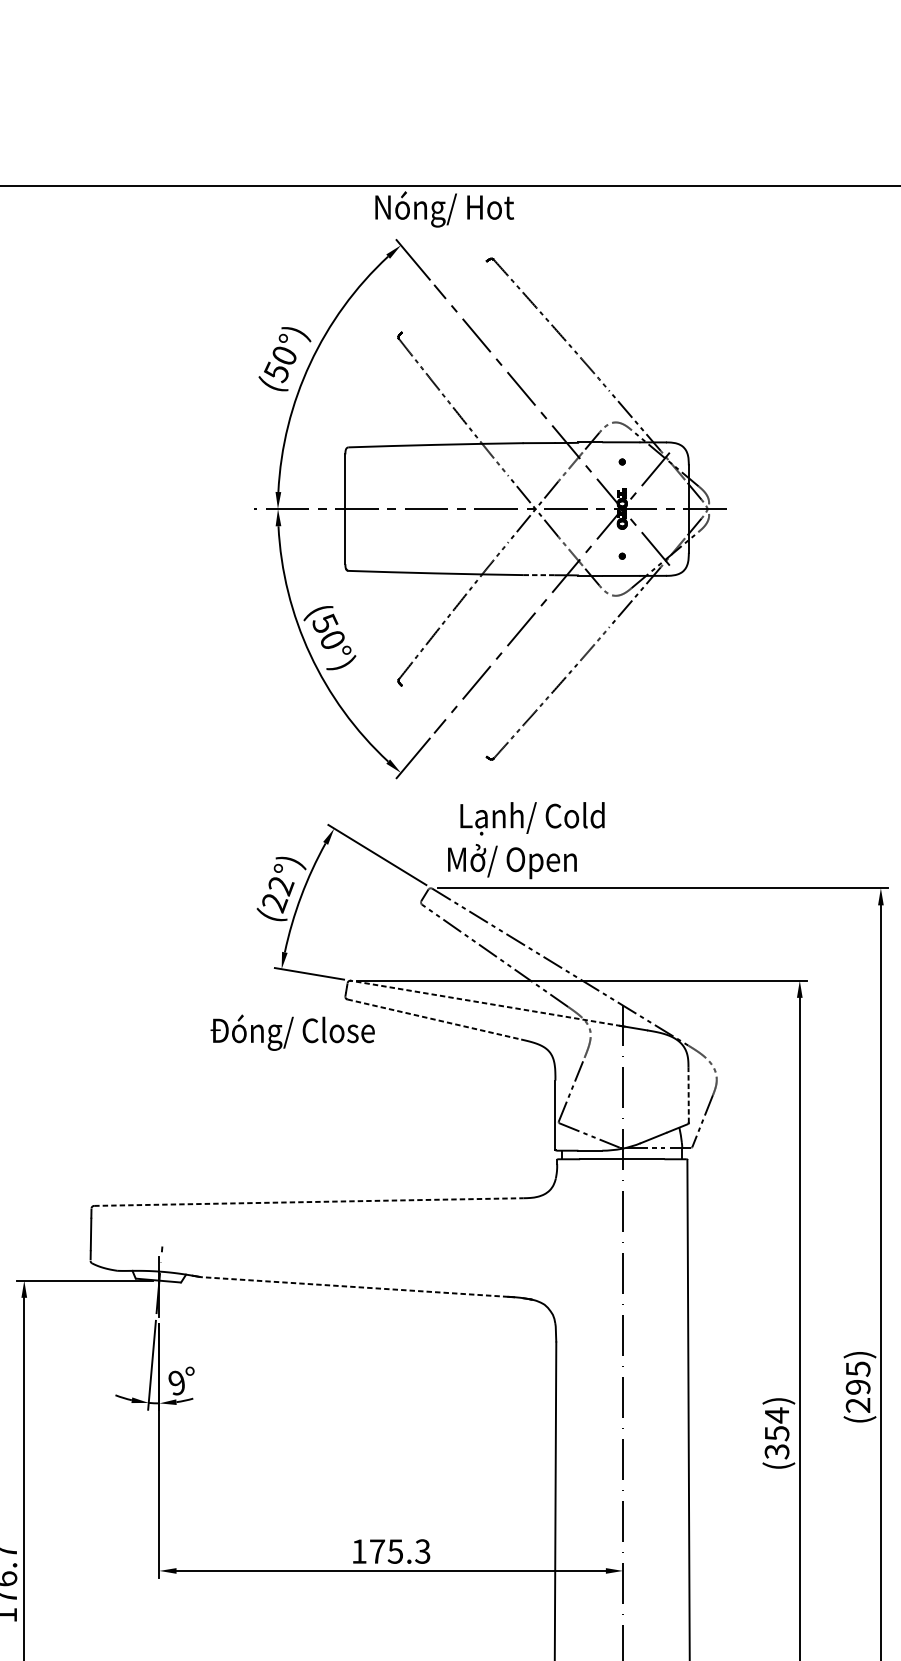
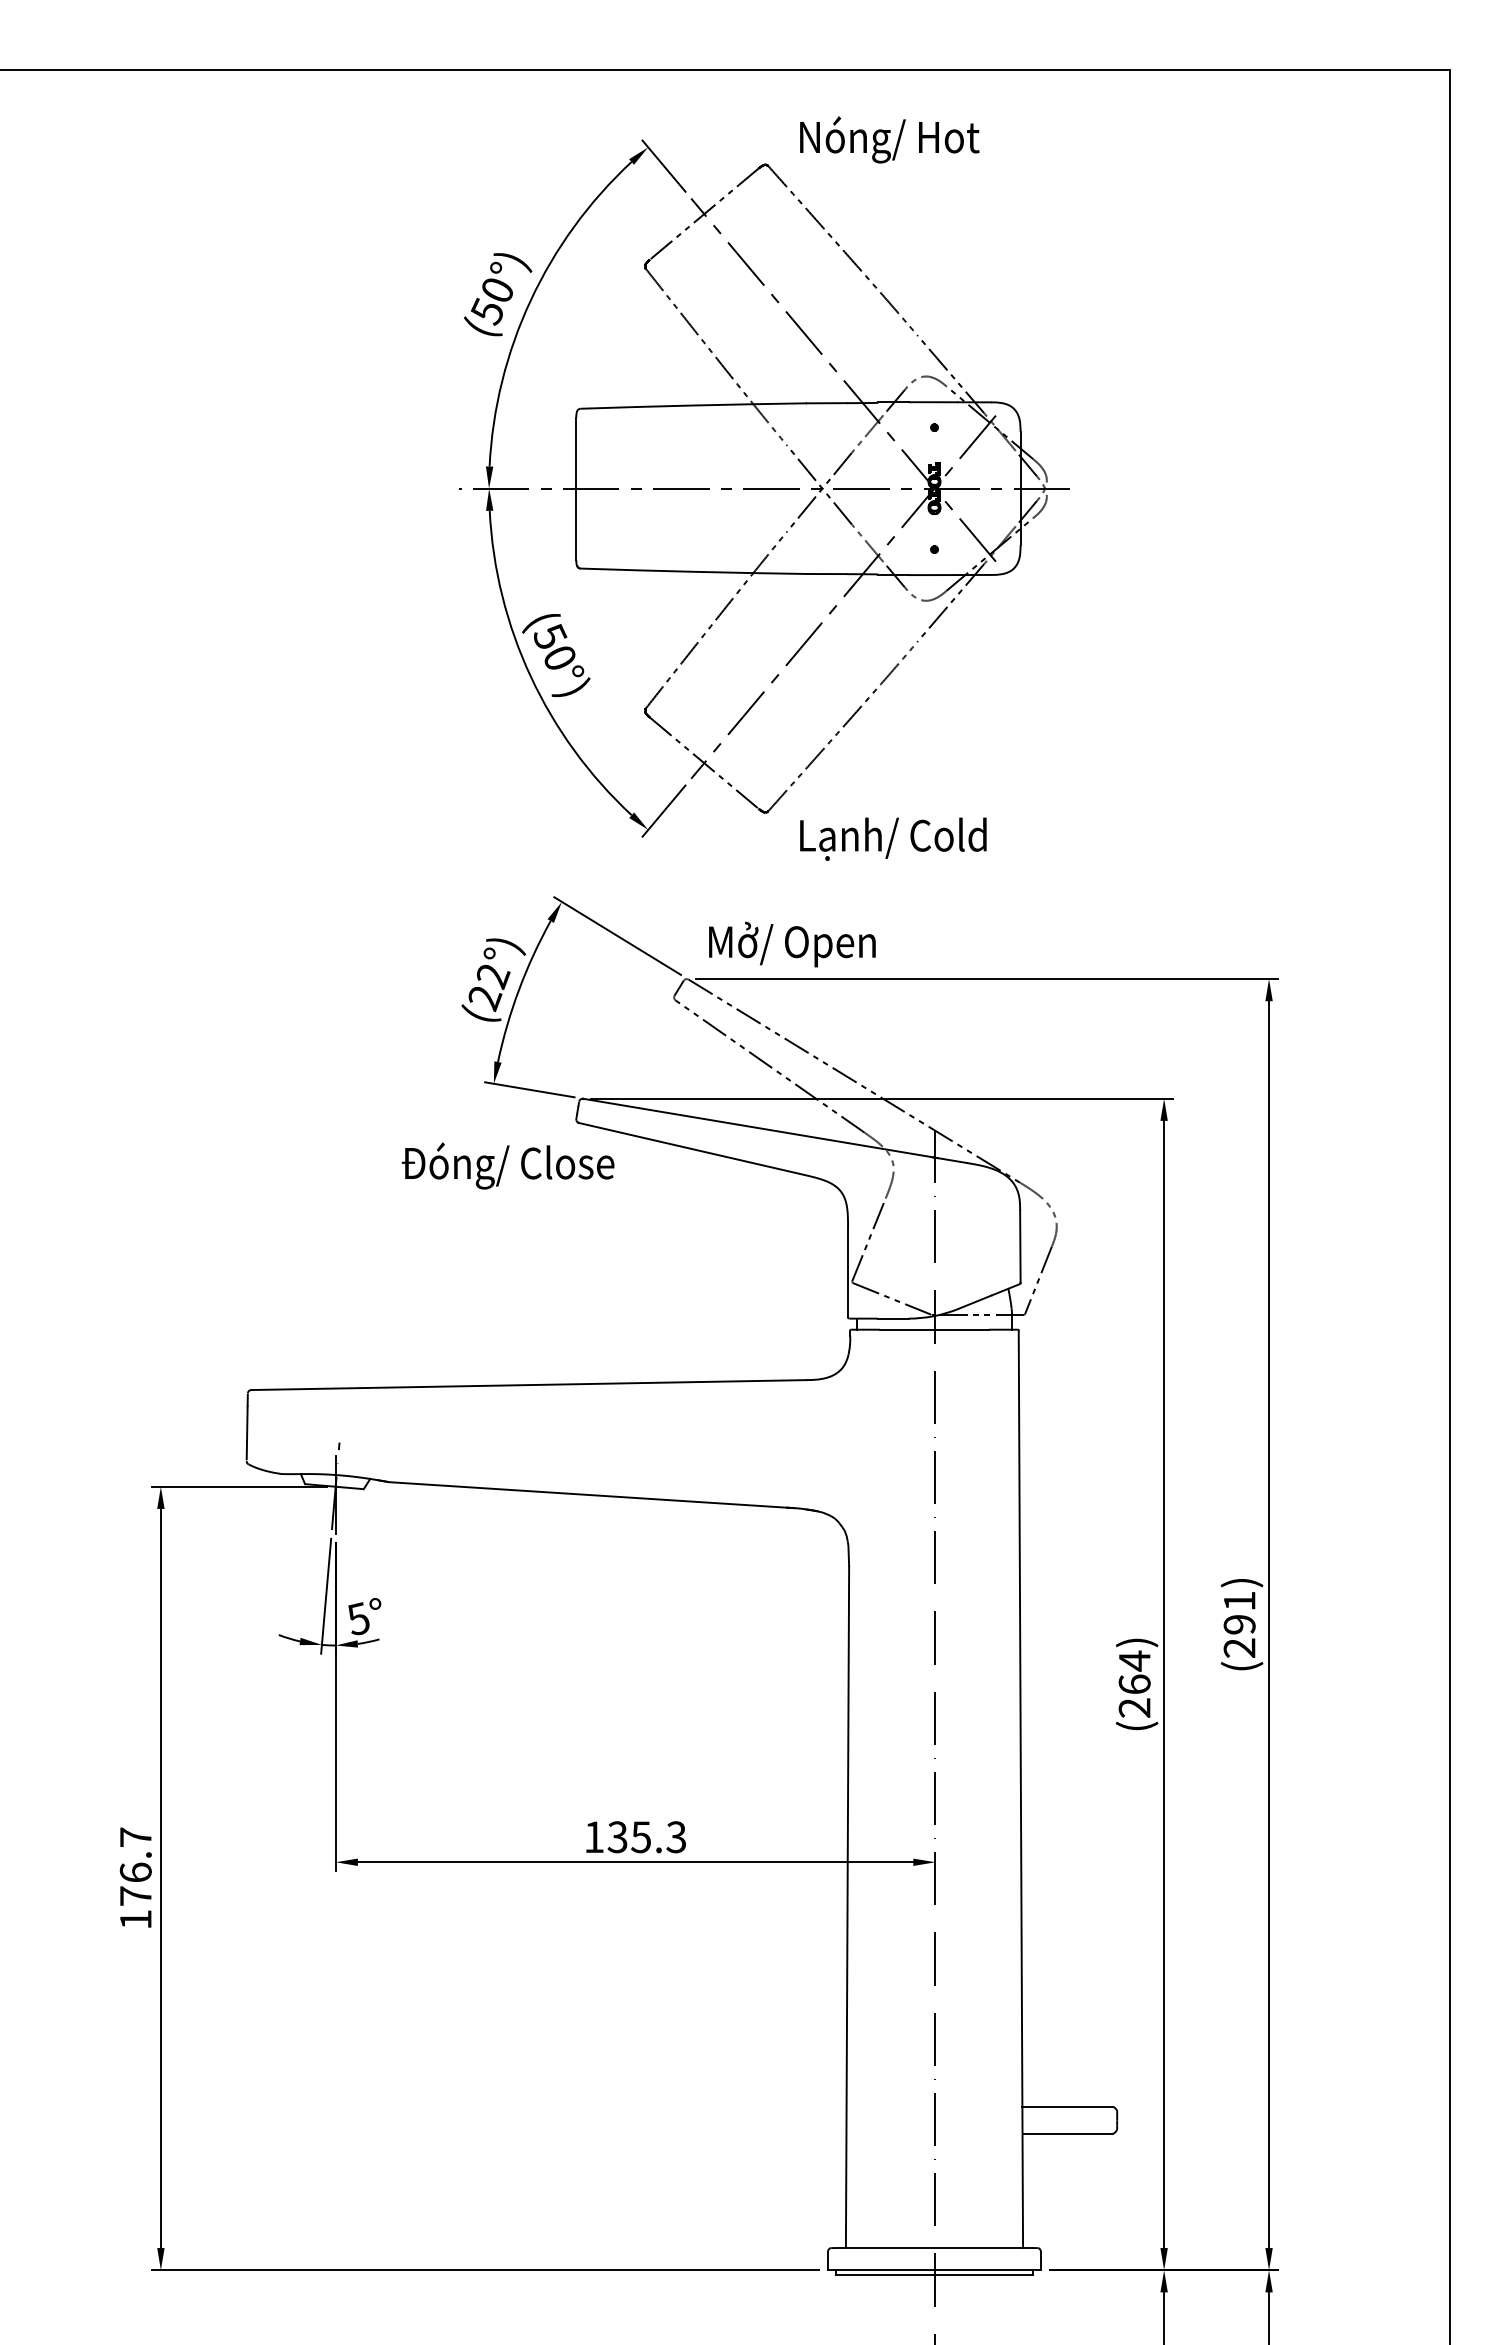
text: (444, 209) -> (889, 139), moved
line: (443, 296) -> (703, 213), added
line: (538, 575) -> (826, 574), dashed -> solid
line: (443, 720) -> (703, 762), added
text: (532, 818) -> (893, 838), moved
line: (485, 1003) -> (757, 1128), dashed -> solid
line: (434, 1019) -> (691, 1149), dashed -> solid
line: (688, 1094) -> (1020, 1246), dashed -> solid
line: (309, 1202) -> (529, 1385), dashed -> solid
line: (354, 1286) -> (587, 1494), dashed -> solid
text: (858, 1369) -> (1239, 1601), (295) -> (291)
text: (177, 1382) -> (358, 1618), 9° -> 5°
text: (776, 1442) -> (1134, 1696), (354) -> (264)
text: (377, 1551) -> (617, 1837), 175.3 -> 135.3

